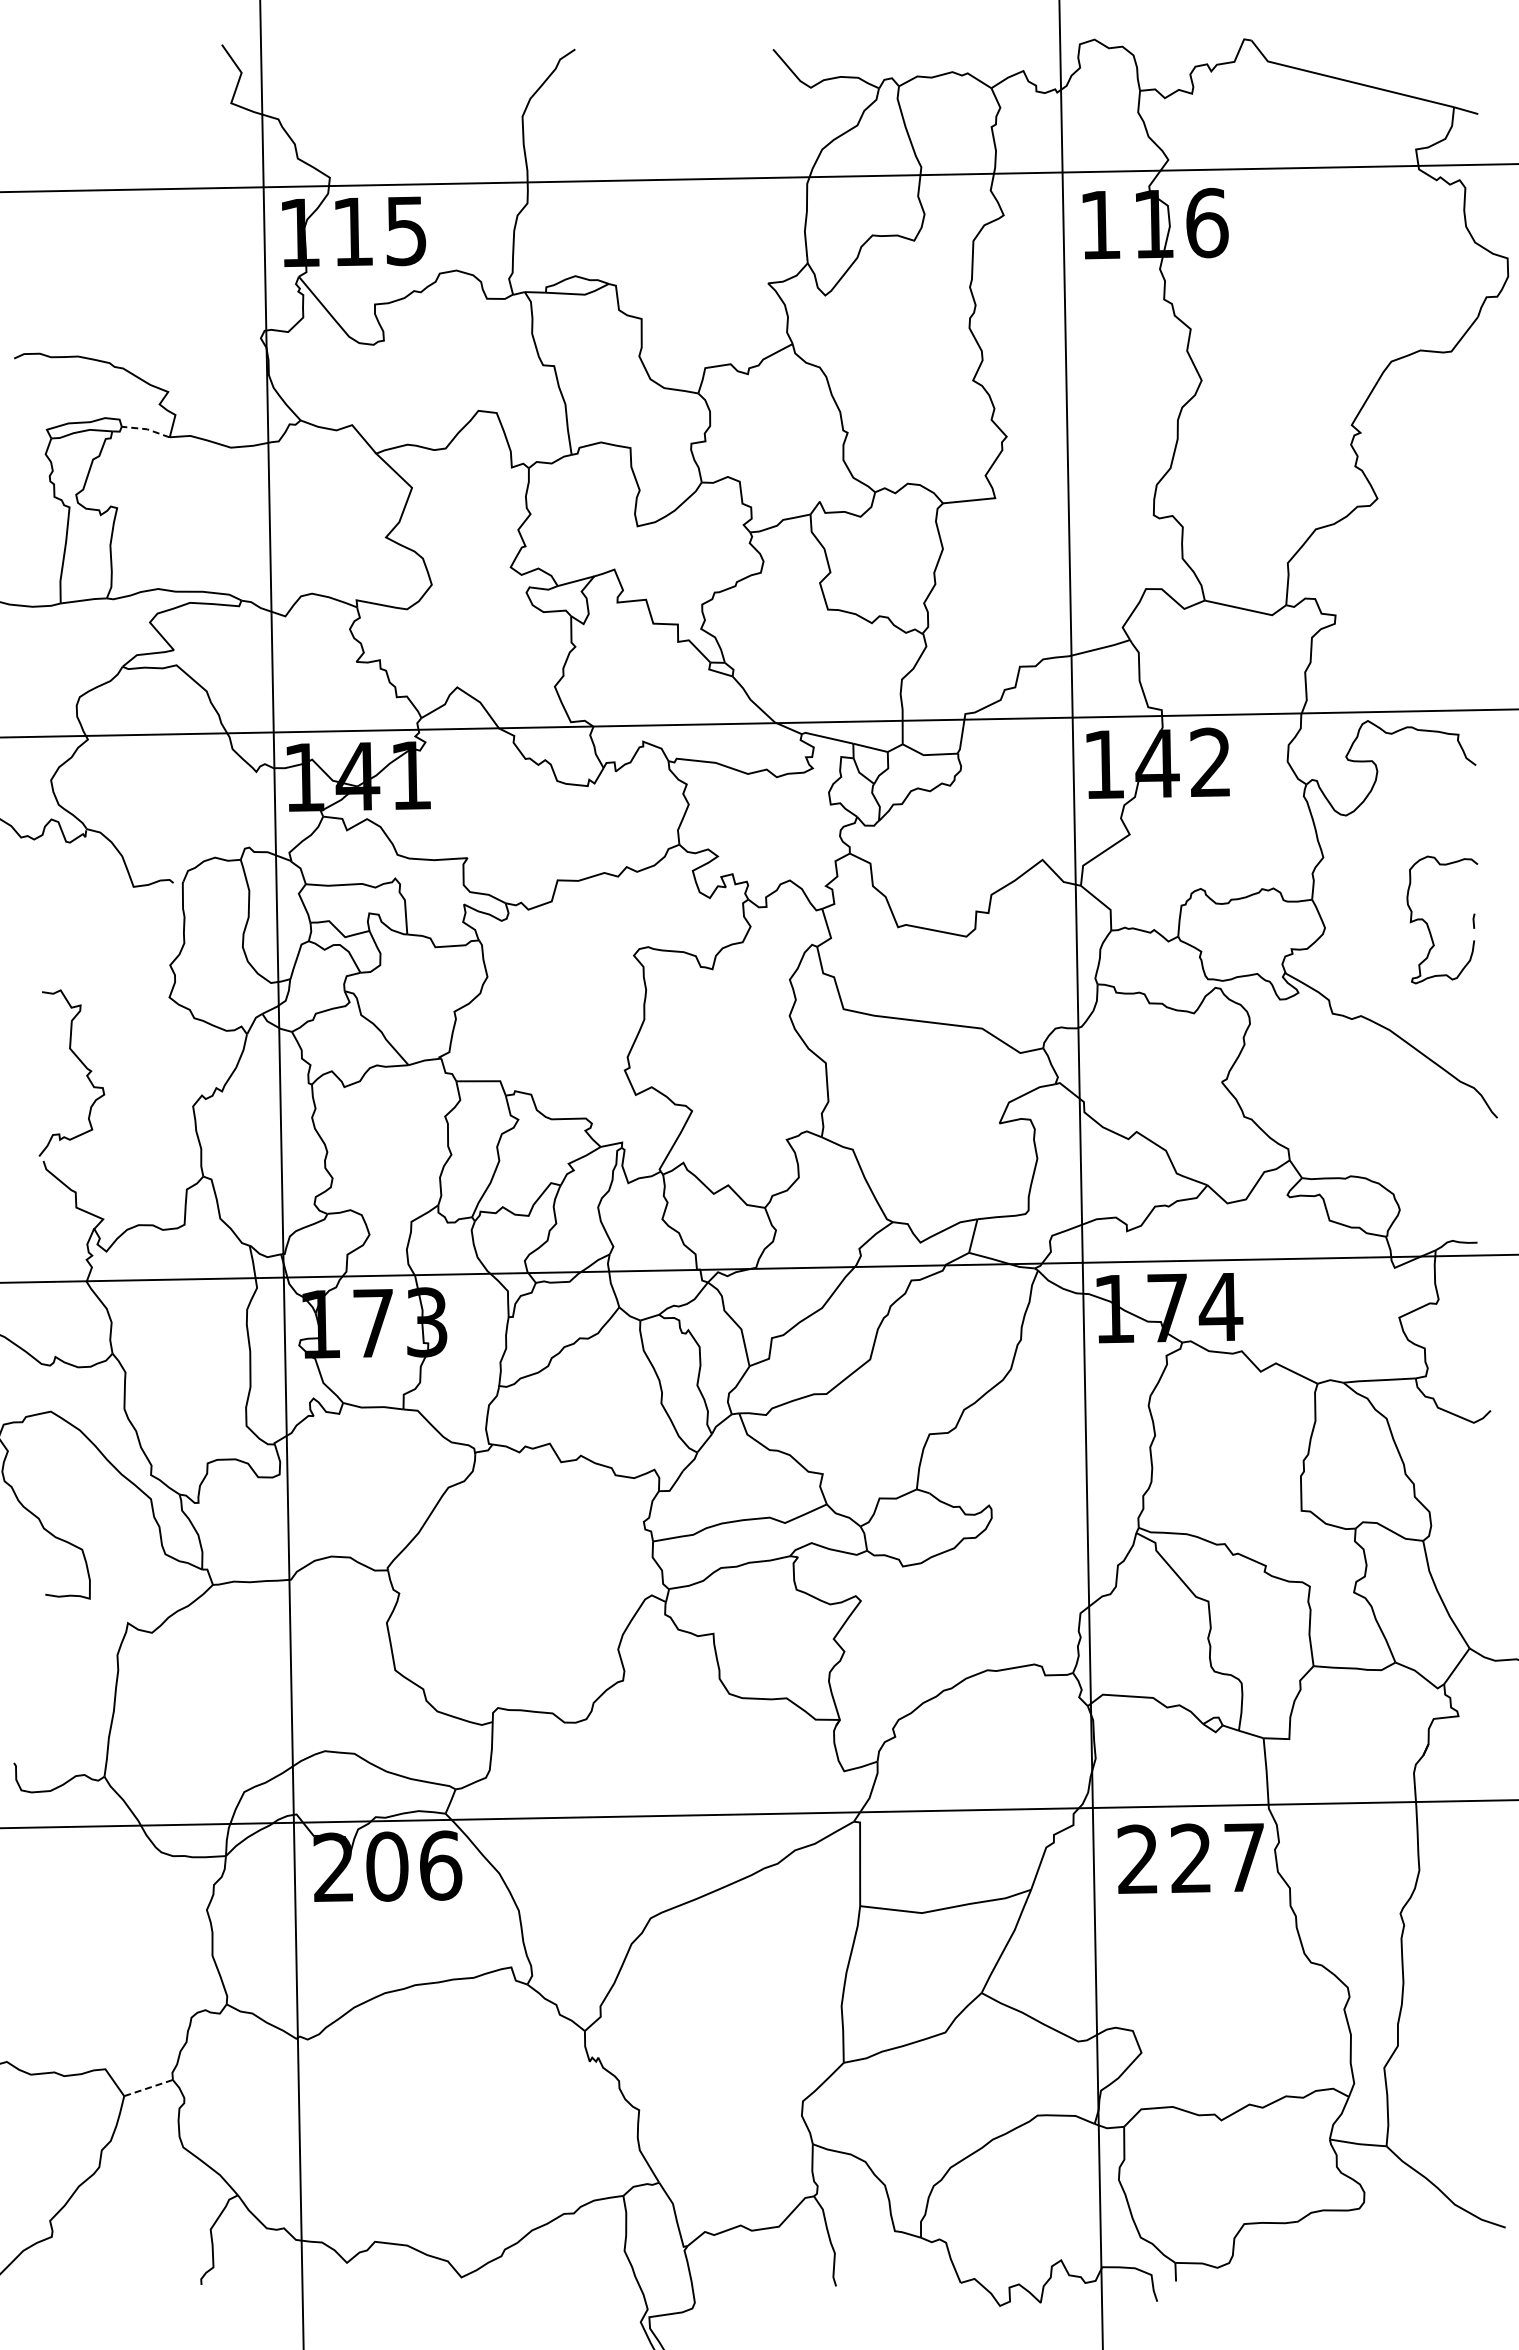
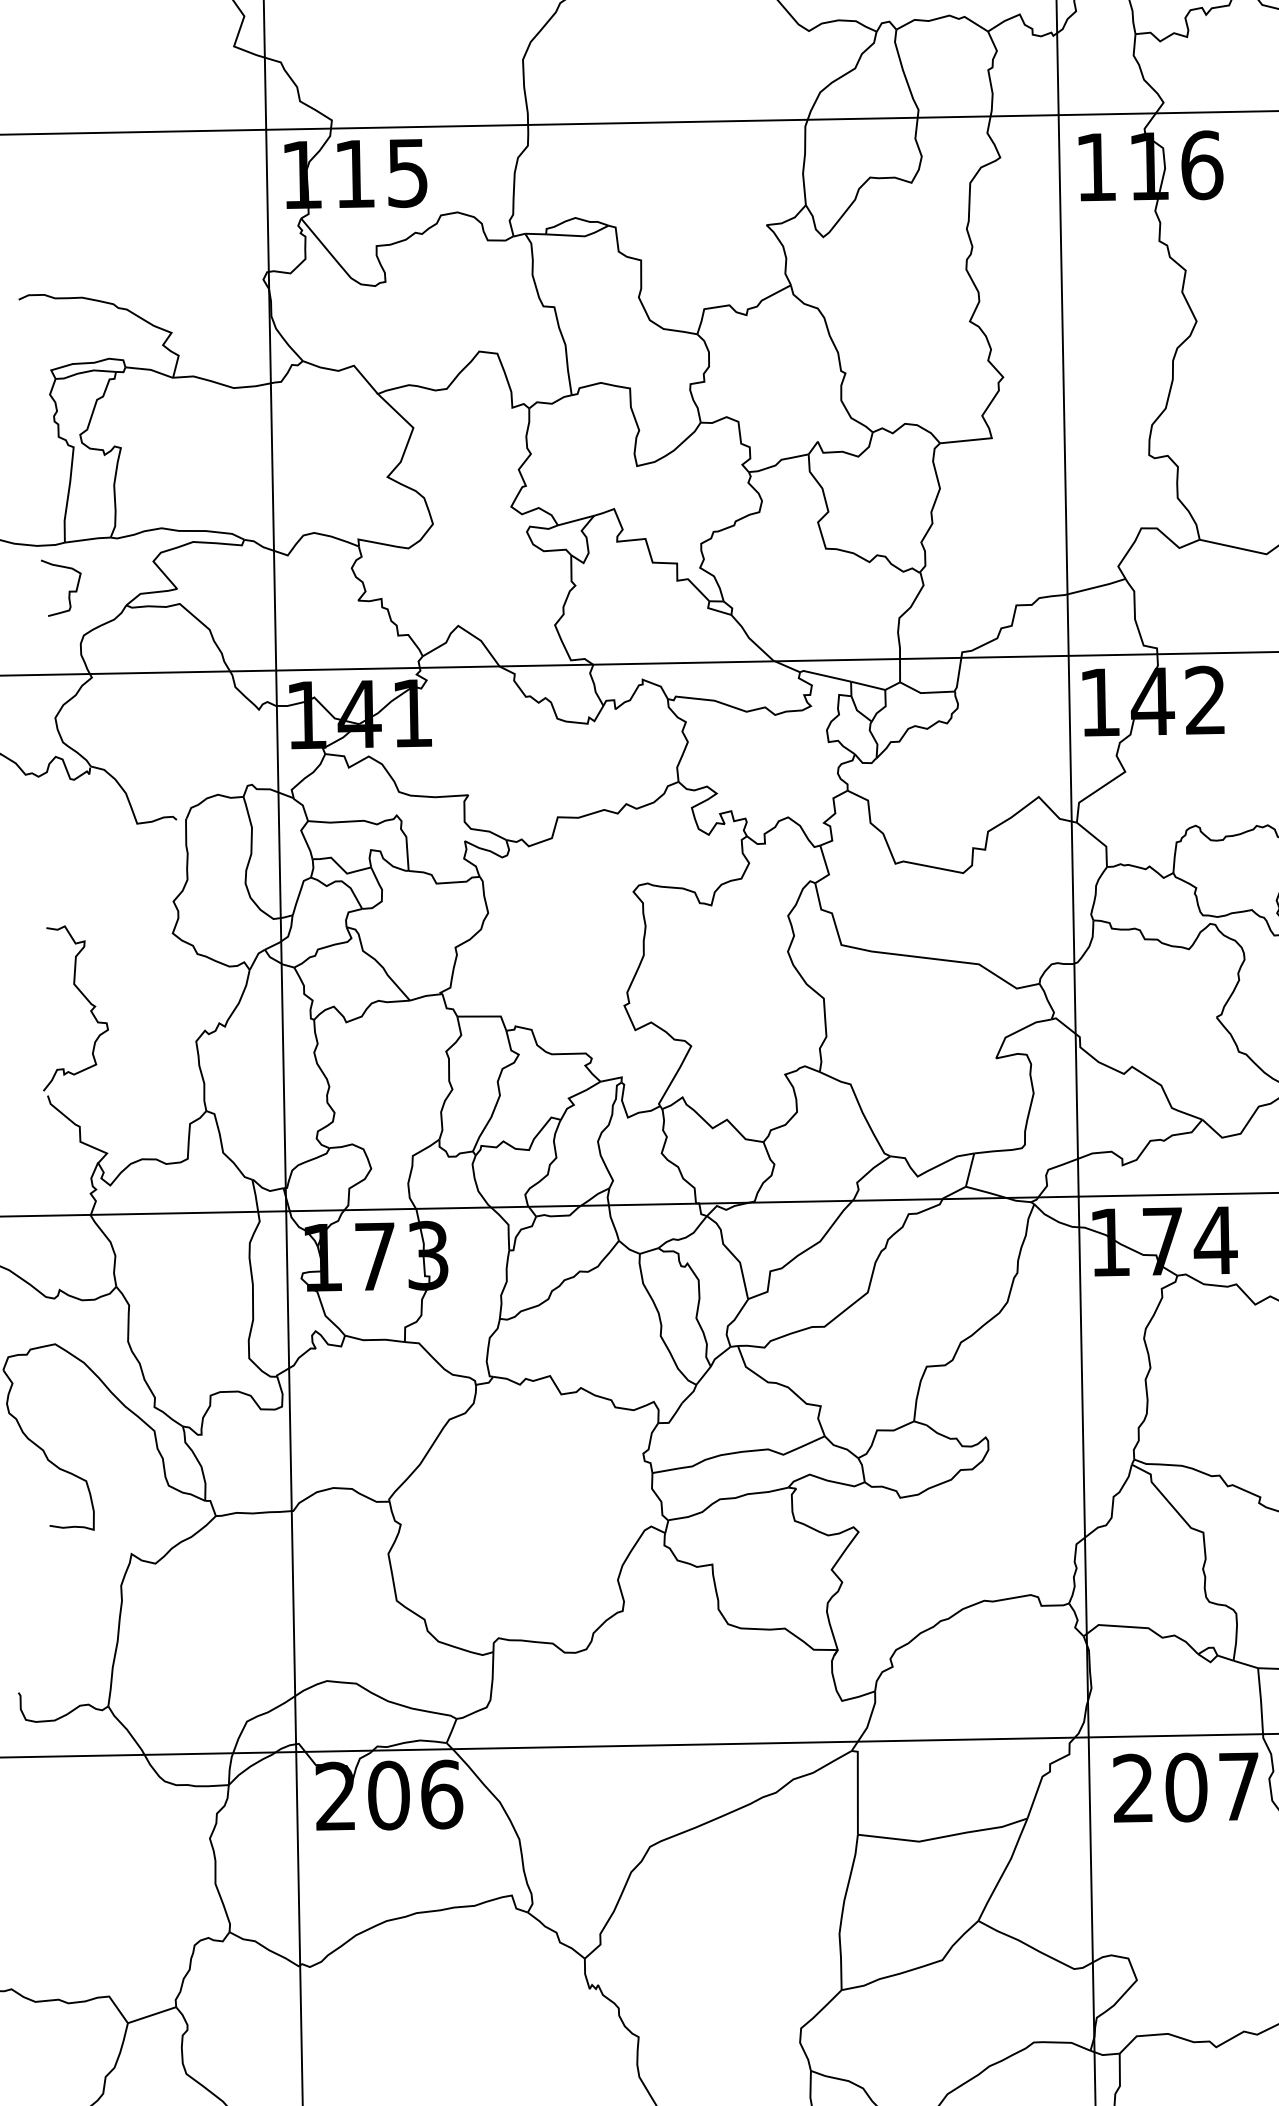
line: (147, 429) -> (150, 370), dashed -> solid
curve: (64, 652) -> (68, 591), added
text: (1191, 1858) -> (1186, 1787), 227 -> 207
line: (148, 2088) -> (151, 2015), dashed -> solid

